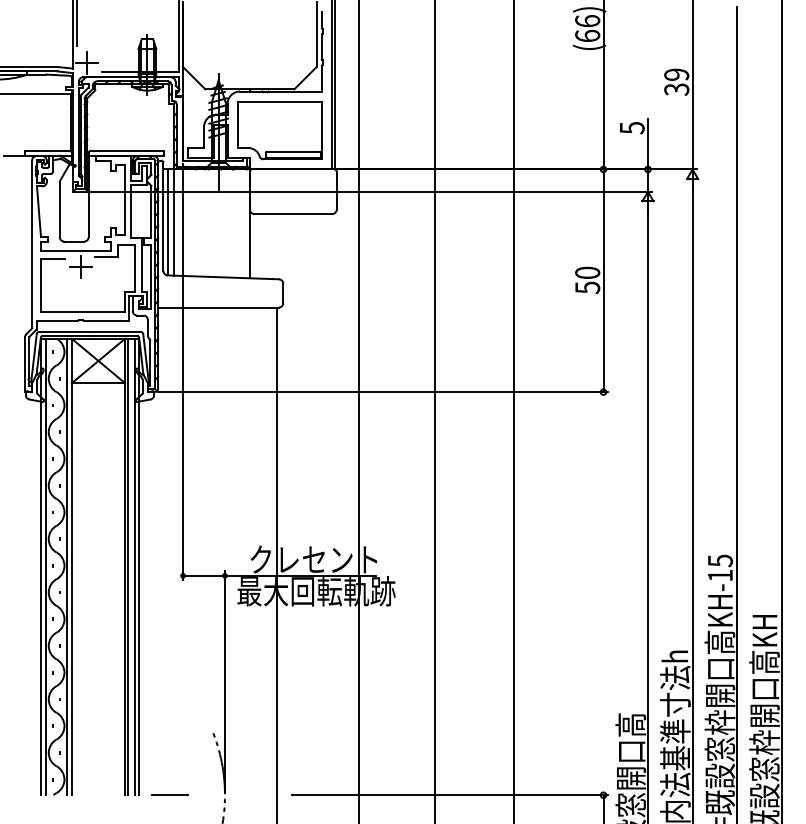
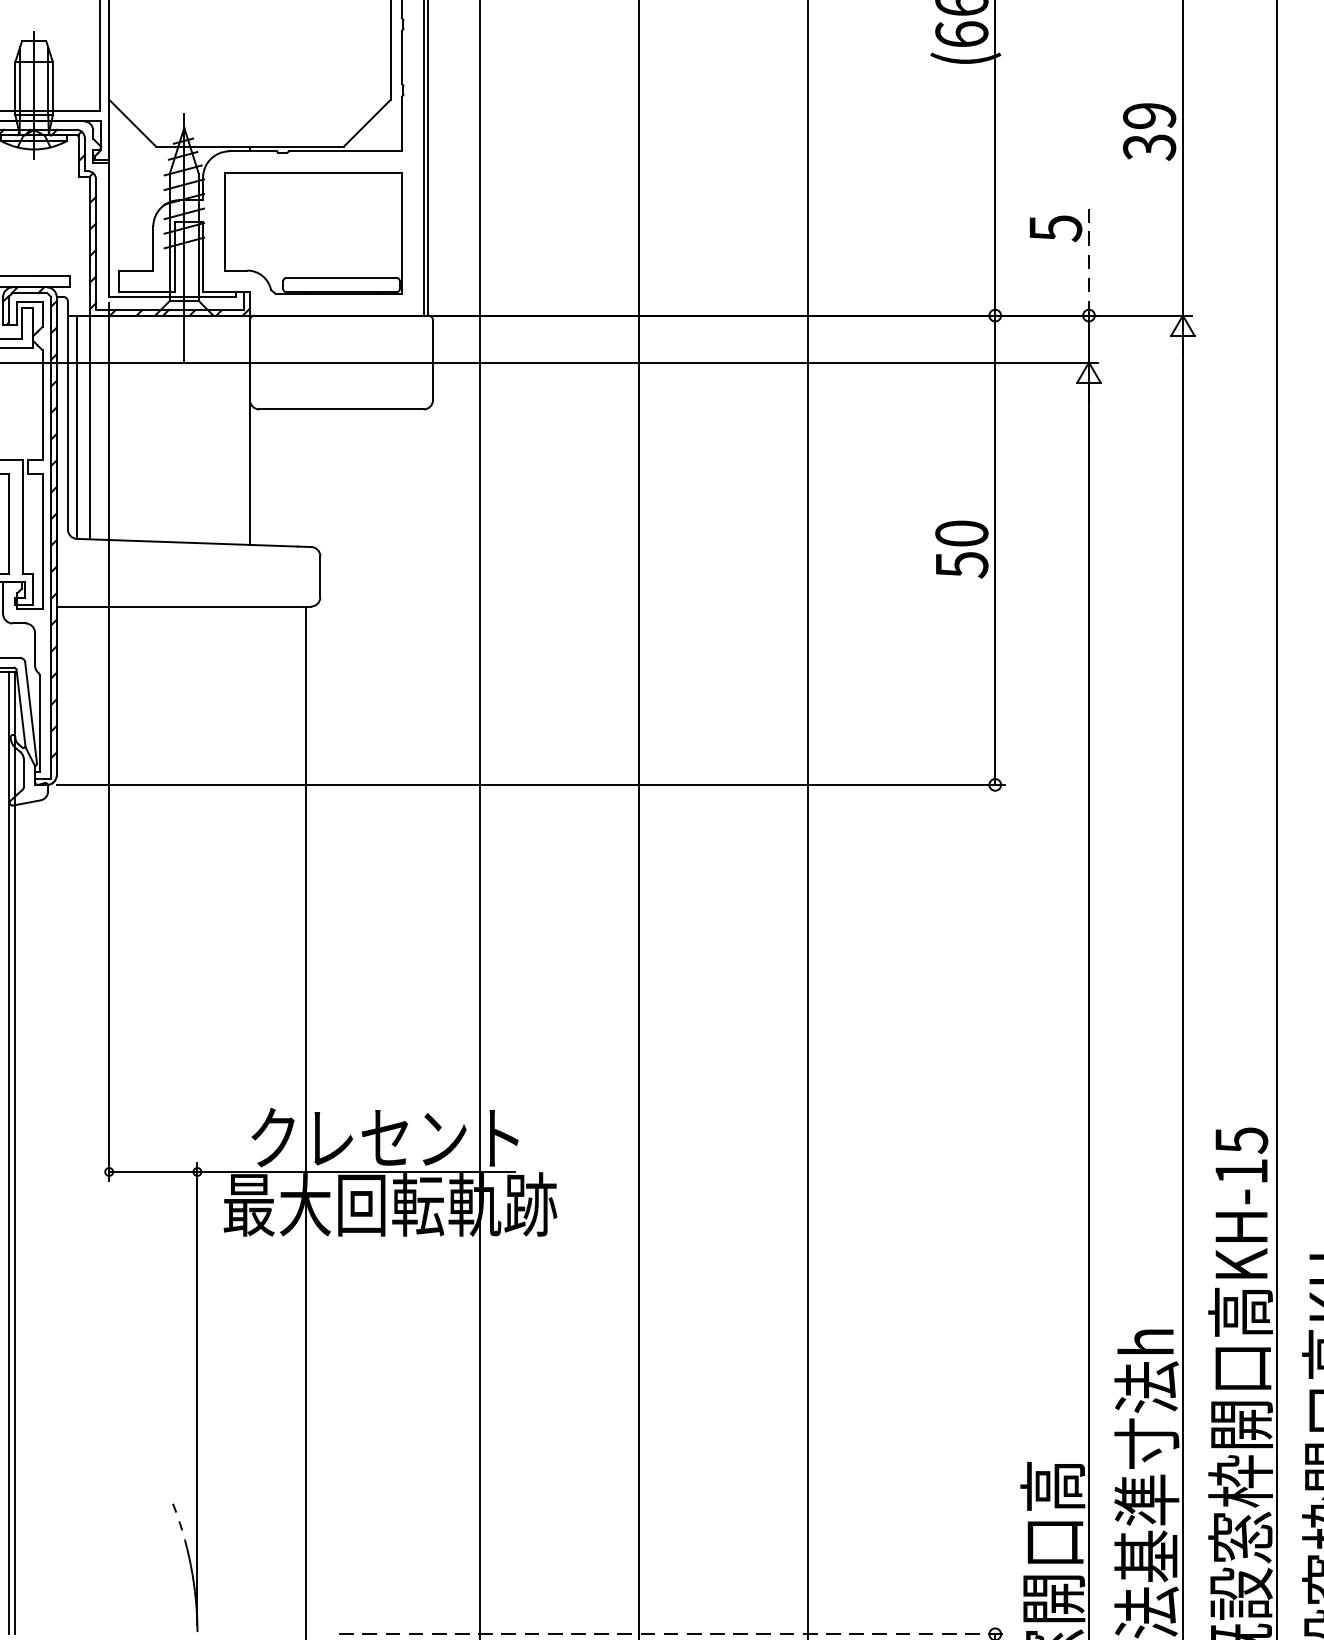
line: (648, 143) -> (1090, 260), solid -> dashed
line: (170, 795) -> (82, 1634), removed
line: (450, 795) -> (672, 1634), solid -> dashed

